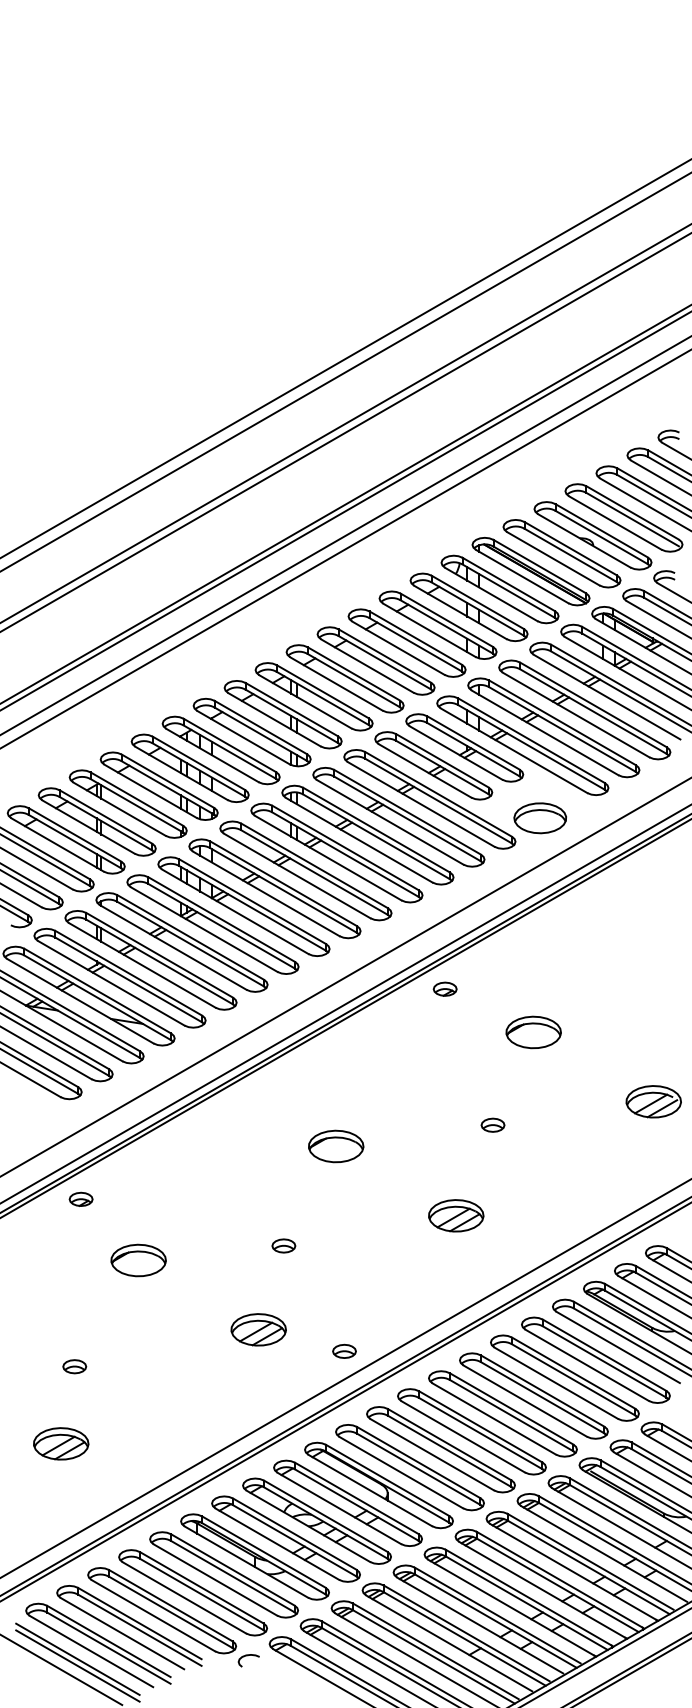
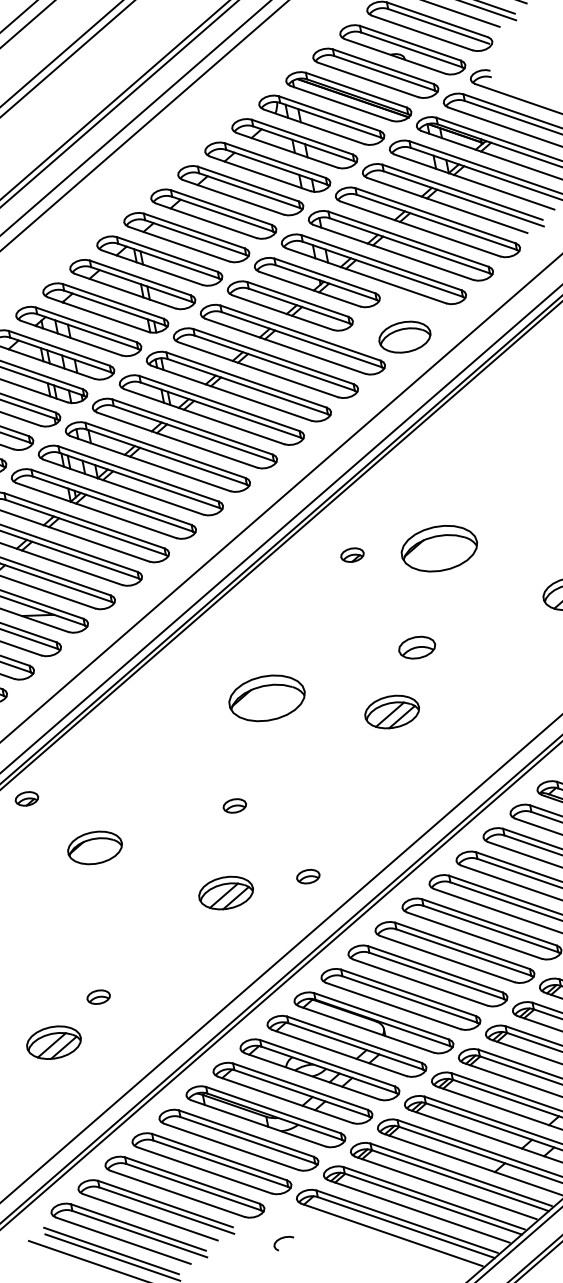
part: (444, 988) -> (351, 554), moved
part: (533, 1032) -> (439, 548), size x1.4
part: (492, 1124) -> (416, 646), size x1.6
part: (336, 1146) -> (267, 698), size x1.4
part: (456, 1215) -> (392, 711), moved
part: (344, 1350) -> (308, 875), moved
part: (74, 1366) -> (98, 997), moved
curve: (248, 1656) -> (283, 1239), moved

